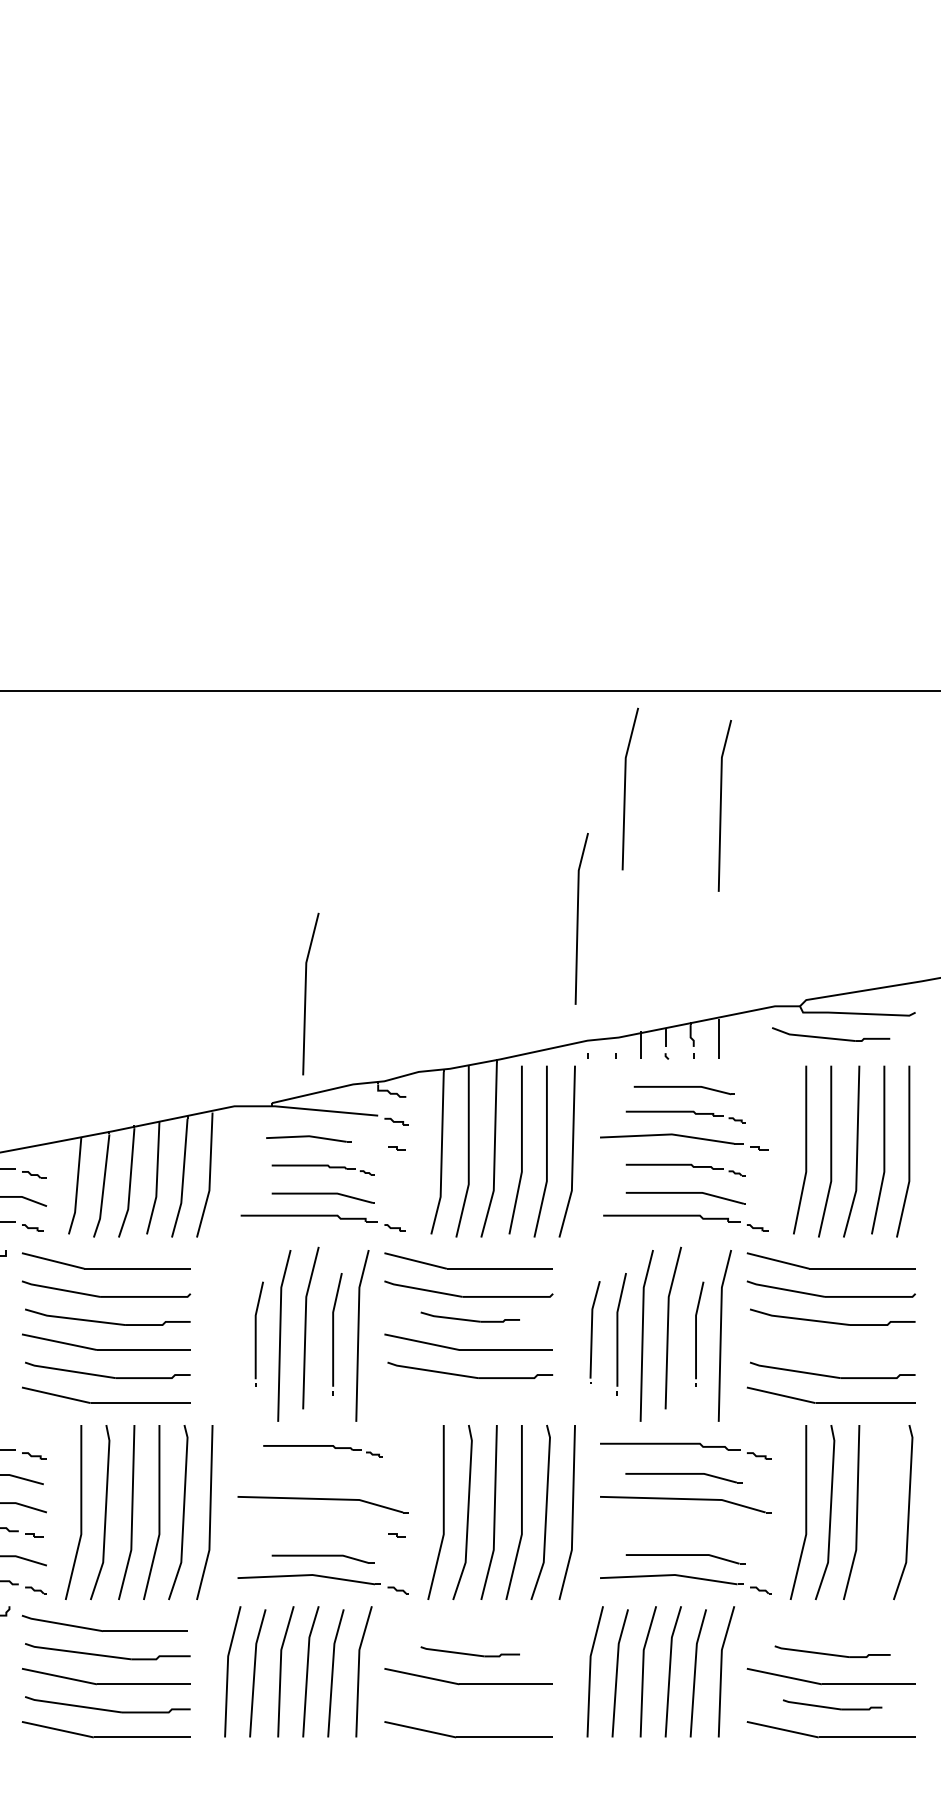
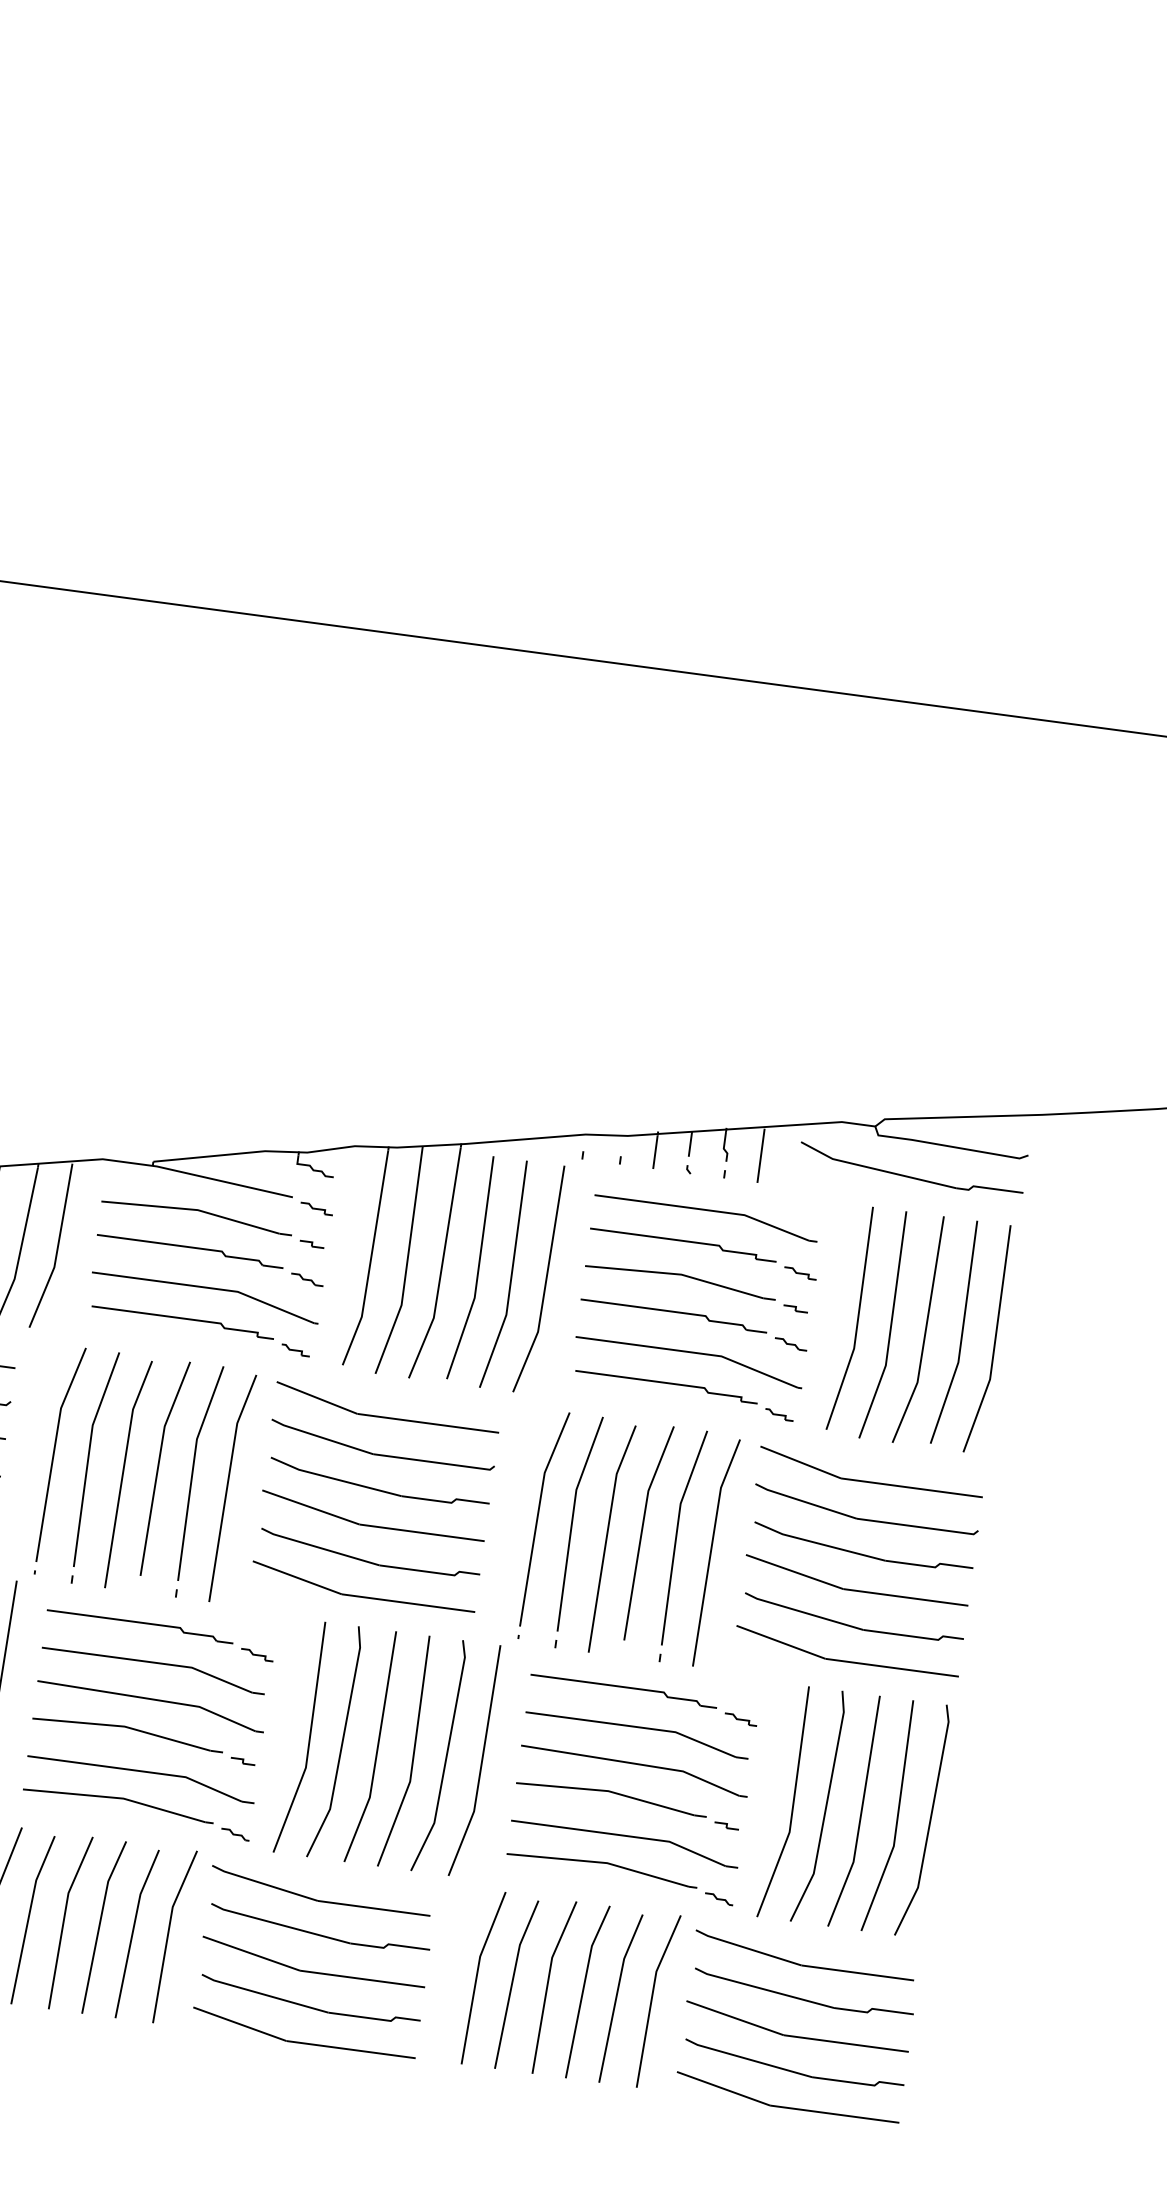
line: (625, 788) -> (681, 804), removed
line: (721, 805) -> (806, 844), removed
line: (578, 918) -> (595, 969), removed
line: (306, 993) -> (219, 1021), removed
part: (830, 1034) -> (910, 1169), size x1.43
part: (684, 1090) -> (706, 1218), size x1.67
part: (685, 1116) -> (702, 1253), size x1.43
part: (308, 1138) -> (195, 1215), size x1.67
part: (322, 1169) -> (209, 1259), size x1.67
part: (685, 1169) -> (693, 1323), size x1.43
part: (322, 1197) -> (204, 1296), size x1.67
part: (685, 1197) -> (688, 1361), size x1.43
part: (470, 1316) -> (380, 1481), size x1.67
part: (232, 1332) -> (59, 1460), added
part: (594, 1332) -> (542, 1525), size x1.67
part: (259, 1333) -> (95, 1466), size x1.67
part: (337, 1333) -> (199, 1480), size x1.43
part: (621, 1333) -> (578, 1531), size x1.43
part: (699, 1333) -> (682, 1545), size x1.67
part: (830, 1349) -> (854, 1589), added
part: (468, 1402) -> (362, 1596), added
part: (322, 1450) -> (159, 1634), size x1.43
part: (321, 1478) -> (152, 1671), added
part: (684, 1478) -> (637, 1736), size x1.43
line: (883, 1512) -> (896, 1816), added
part: (308, 1526) -> (126, 1733), added
part: (684, 1529) -> (628, 1804), added
part: (322, 1559) -> (139, 1779), size x1.67
part: (685, 1559) -> (624, 1844), size x1.43
part: (825, 1629) -> (798, 1962), added
part: (466, 1630) -> (319, 1900), added
part: (470, 1651) -> (320, 1928), size x1.67
part: (832, 1651) -> (803, 1993), size x1.43
part: (470, 1704) -> (311, 1999), added
part: (832, 1704) -> (794, 2064), size x1.67

